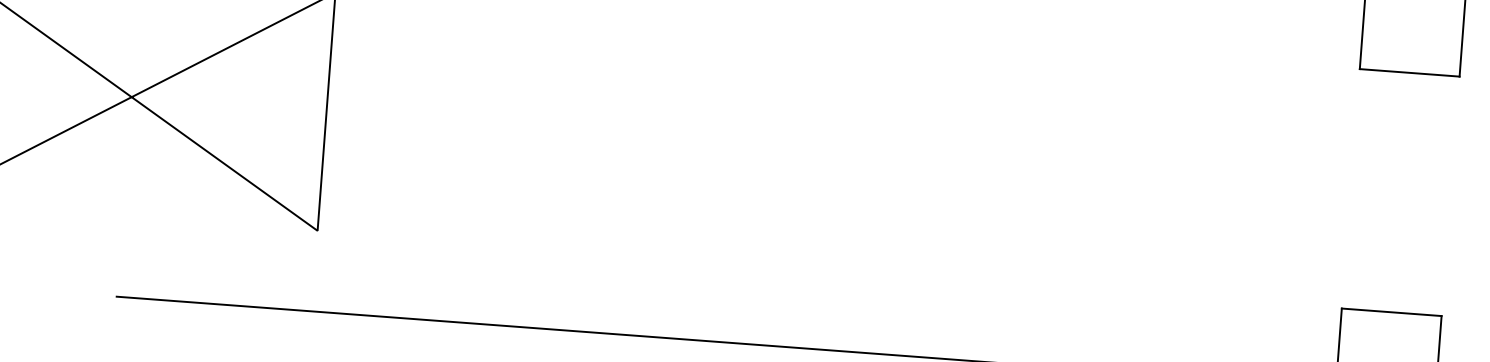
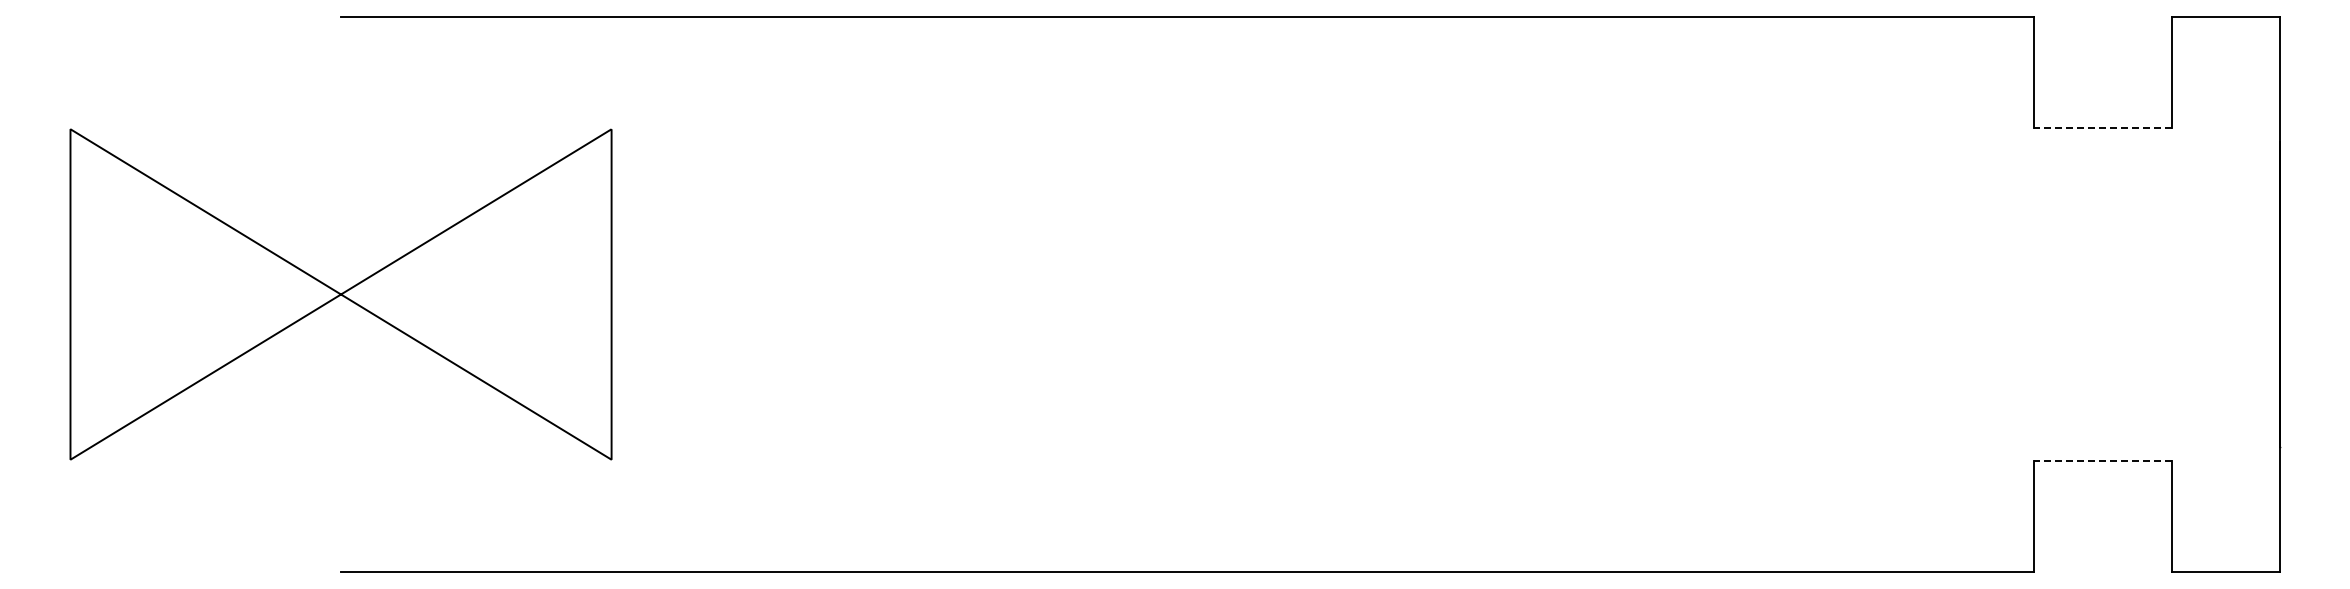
line: (1409, 73) -> (2102, 128), solid -> dashed
line: (1391, 312) -> (2102, 460), solid -> dashed

